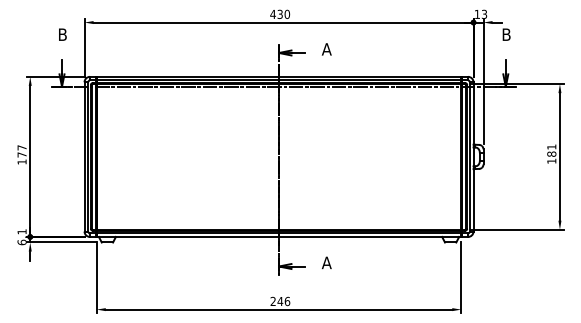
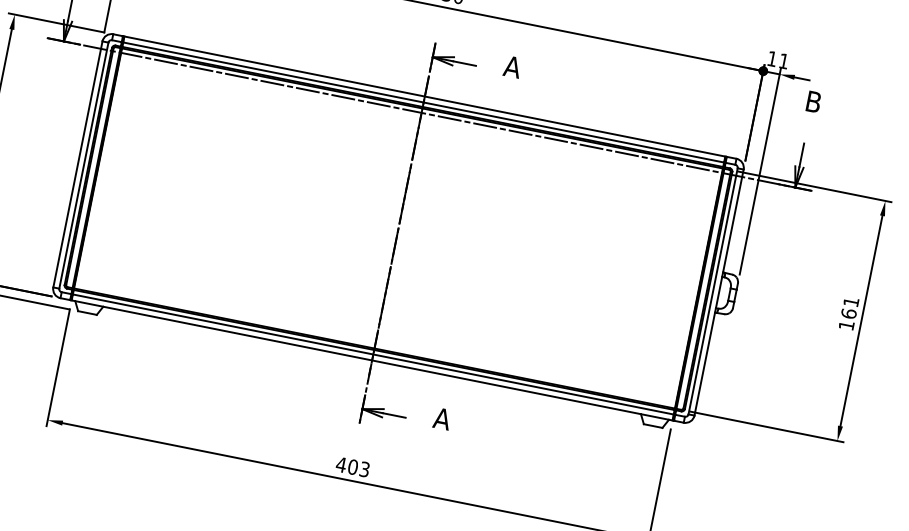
text: (484, 13) -> (784, 59), 13 -> 11
text: (551, 153) -> (848, 312), 181 -> 161
text: (280, 301) -> (353, 467), 246 -> 403

